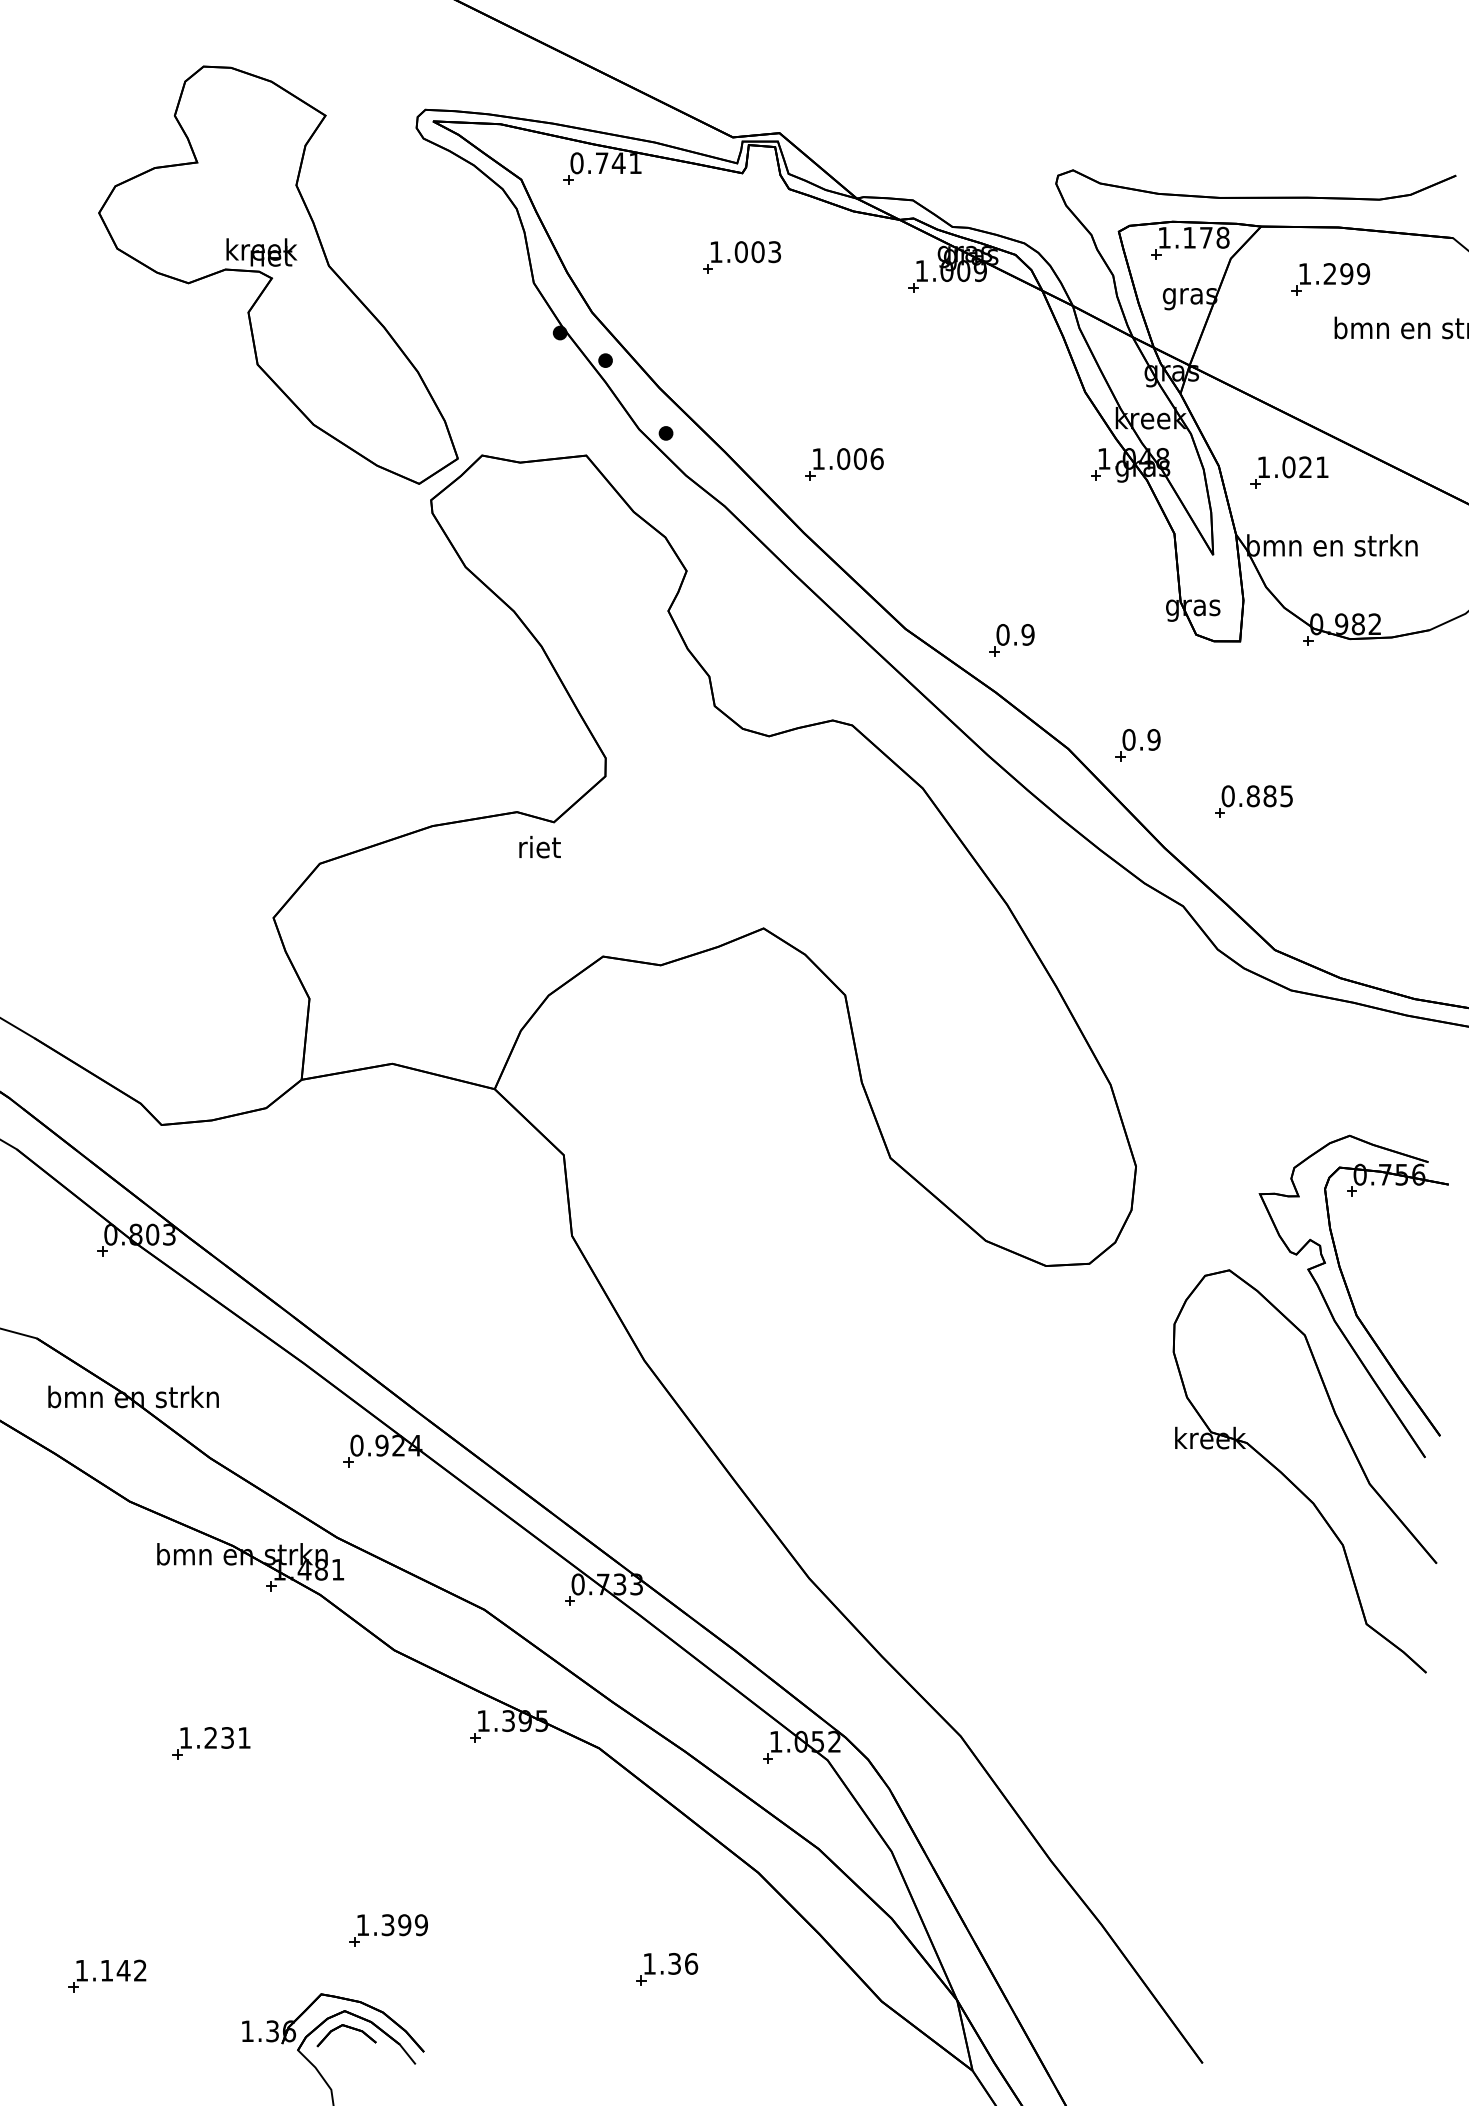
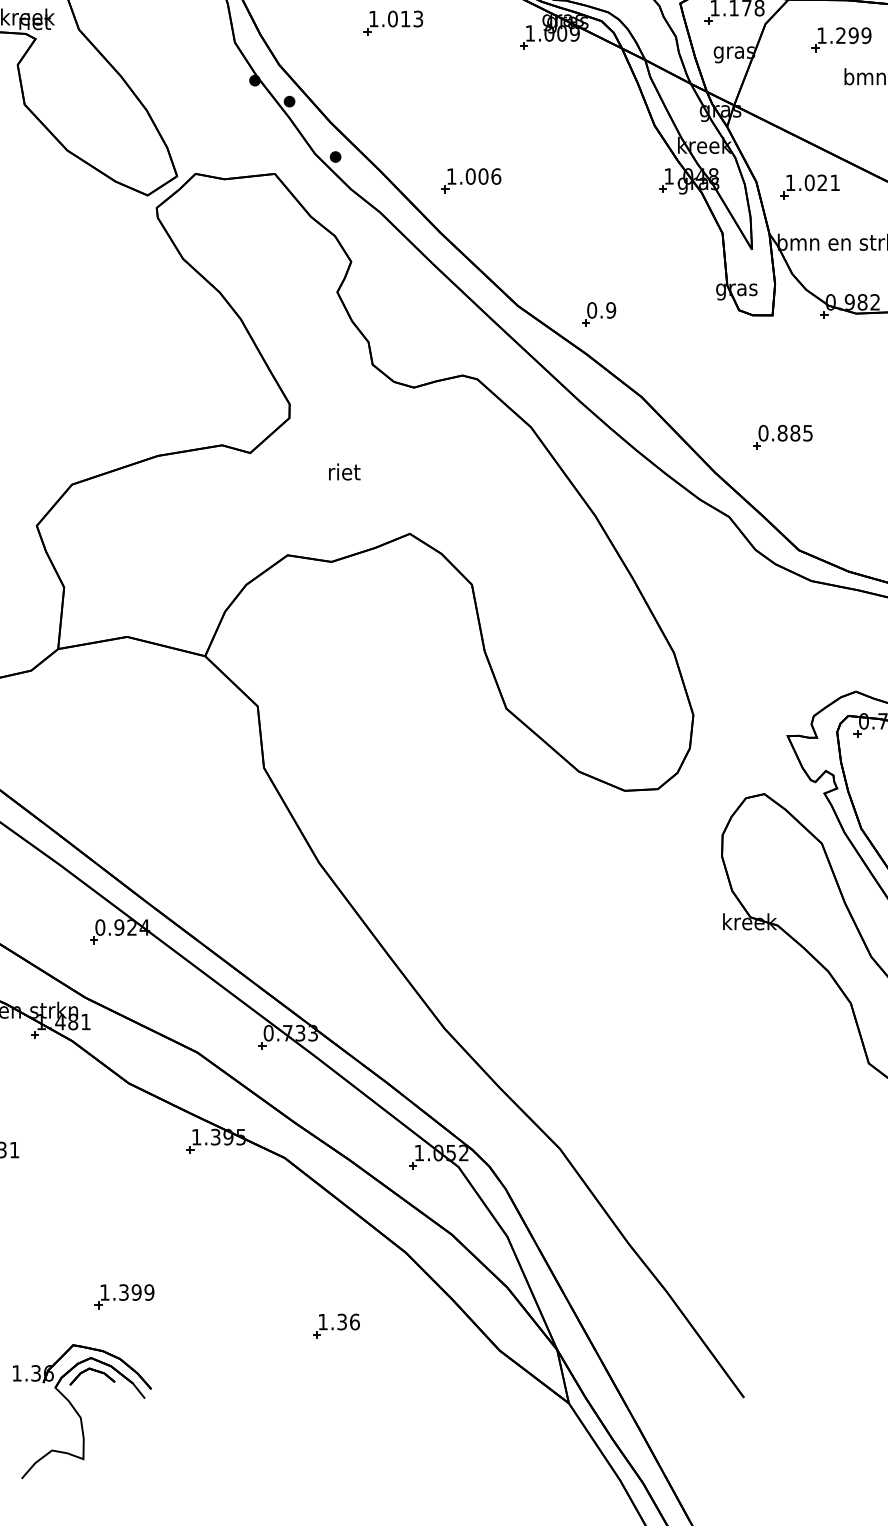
text: (757, 252) -> (405, 19), 1.003 -> 1.013
part: (1137, 745) -> (694, 394), removed
text: (539, 847) -> (344, 472), moved

